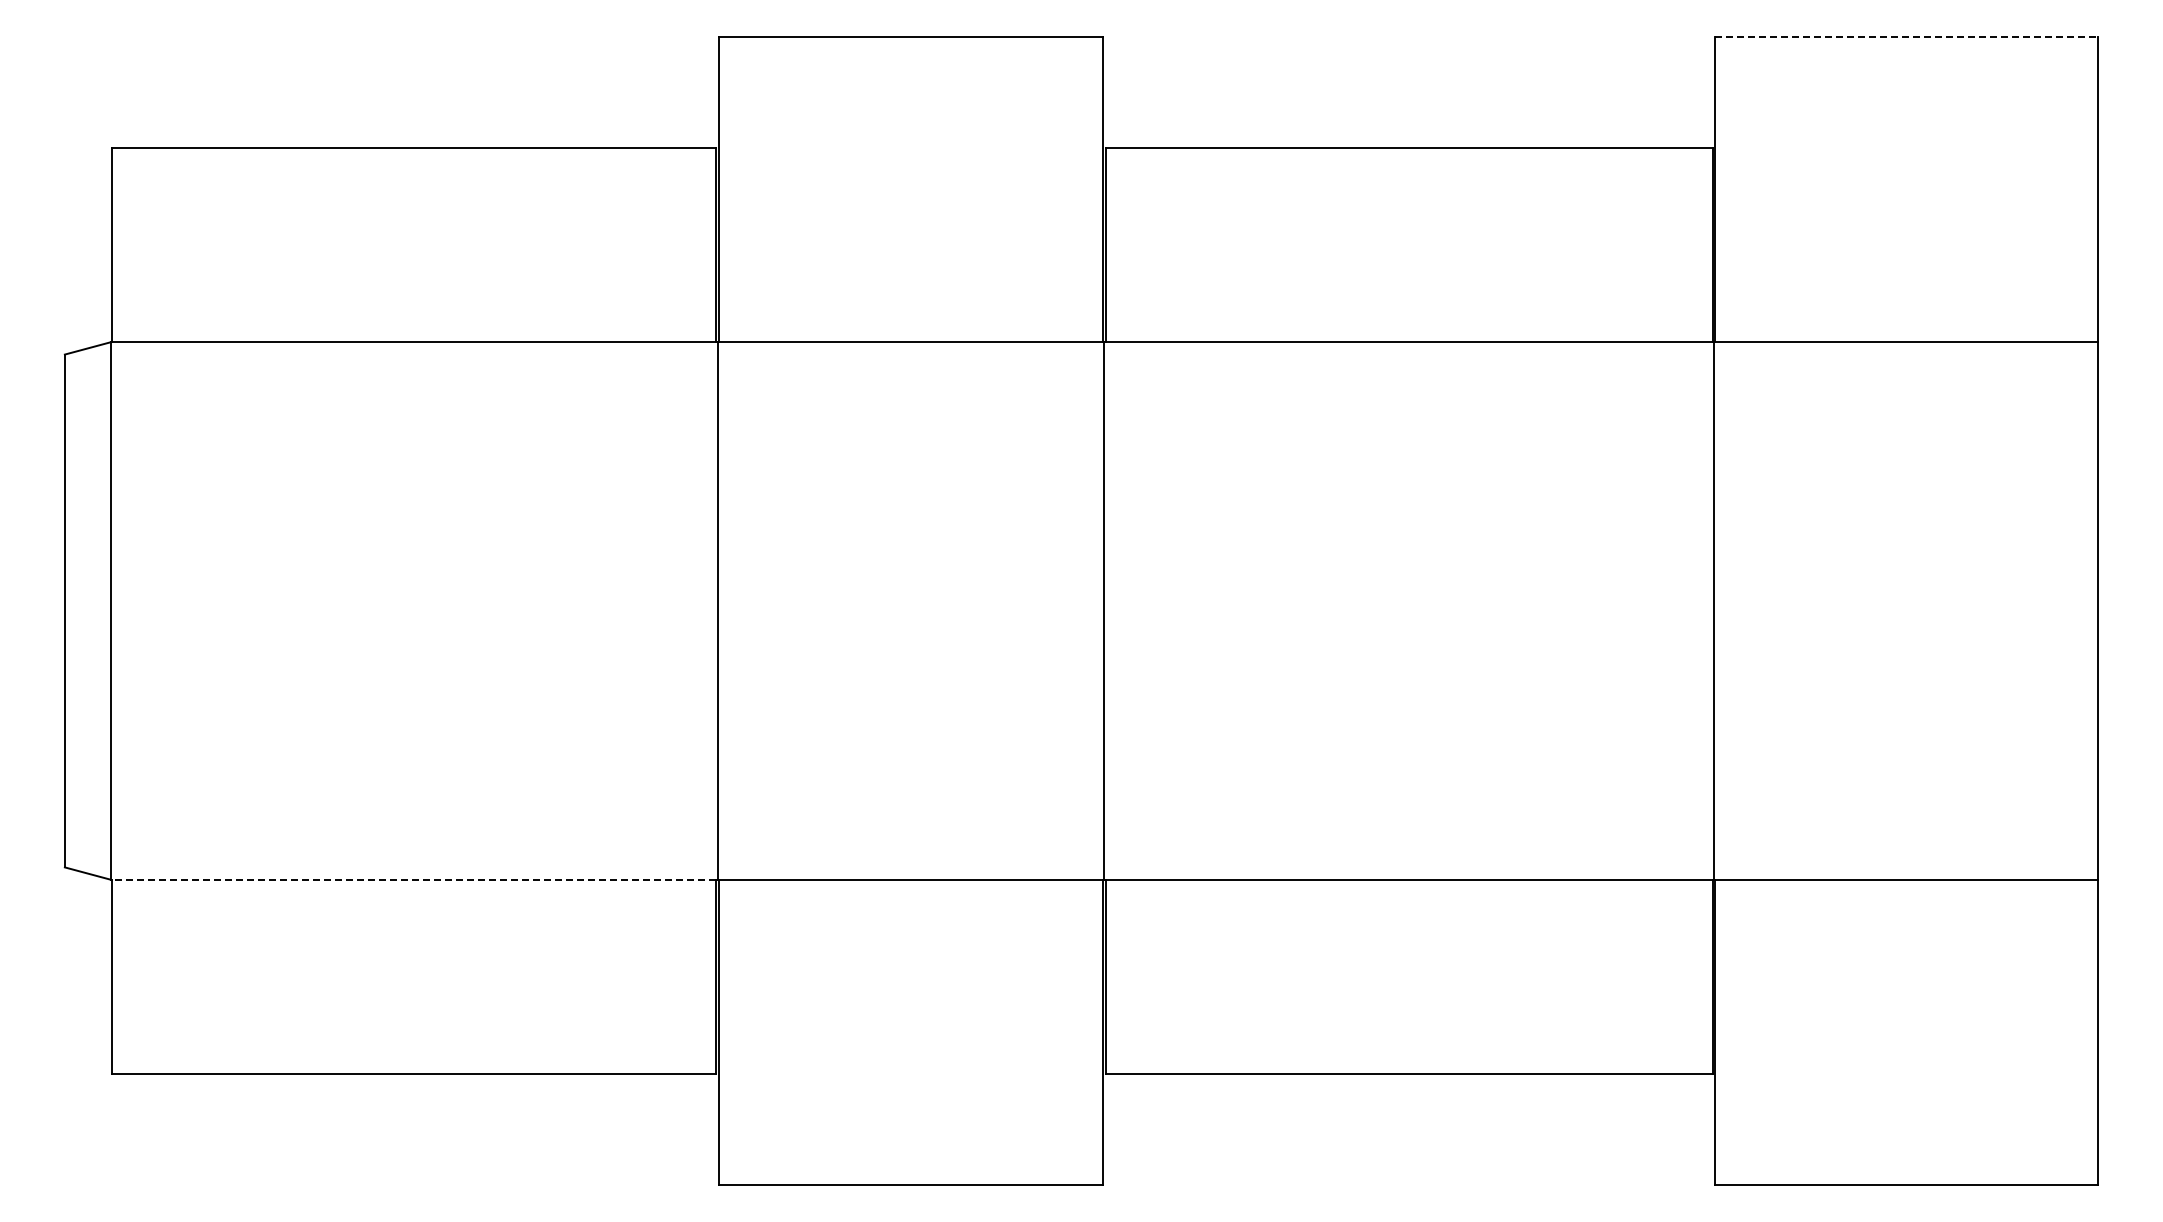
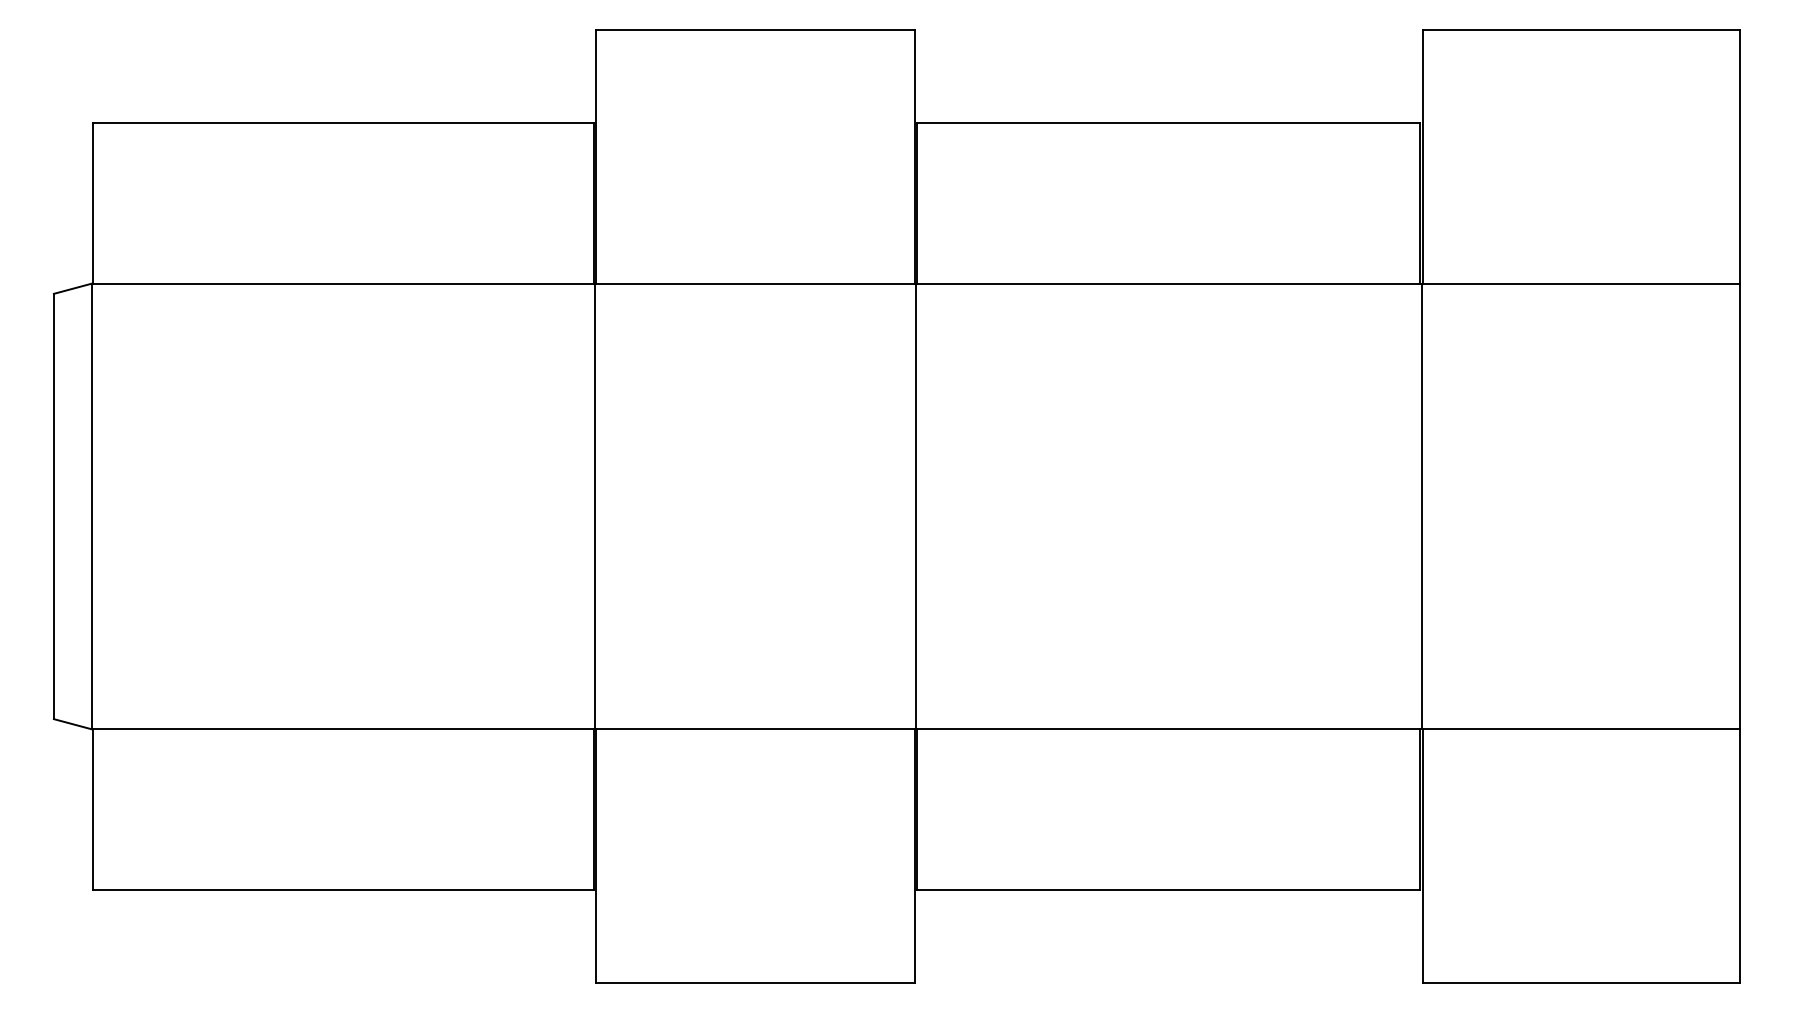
line: (1907, 36) -> (1582, 30), dashed -> solid
line: (413, 879) -> (343, 729), dashed -> solid

